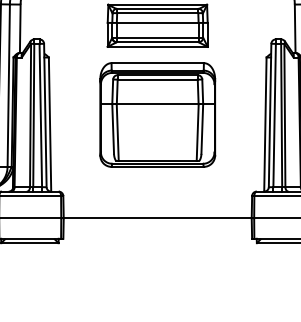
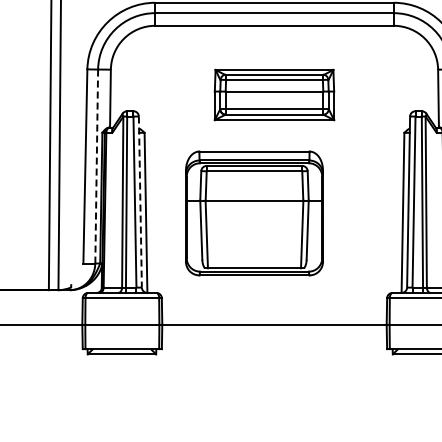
line: (8, 85) -> (96, 166), solid -> dashed
line: (45, 115) -> (140, 202), solid -> dashed
part: (157, 115) -> (254, 213), moved

